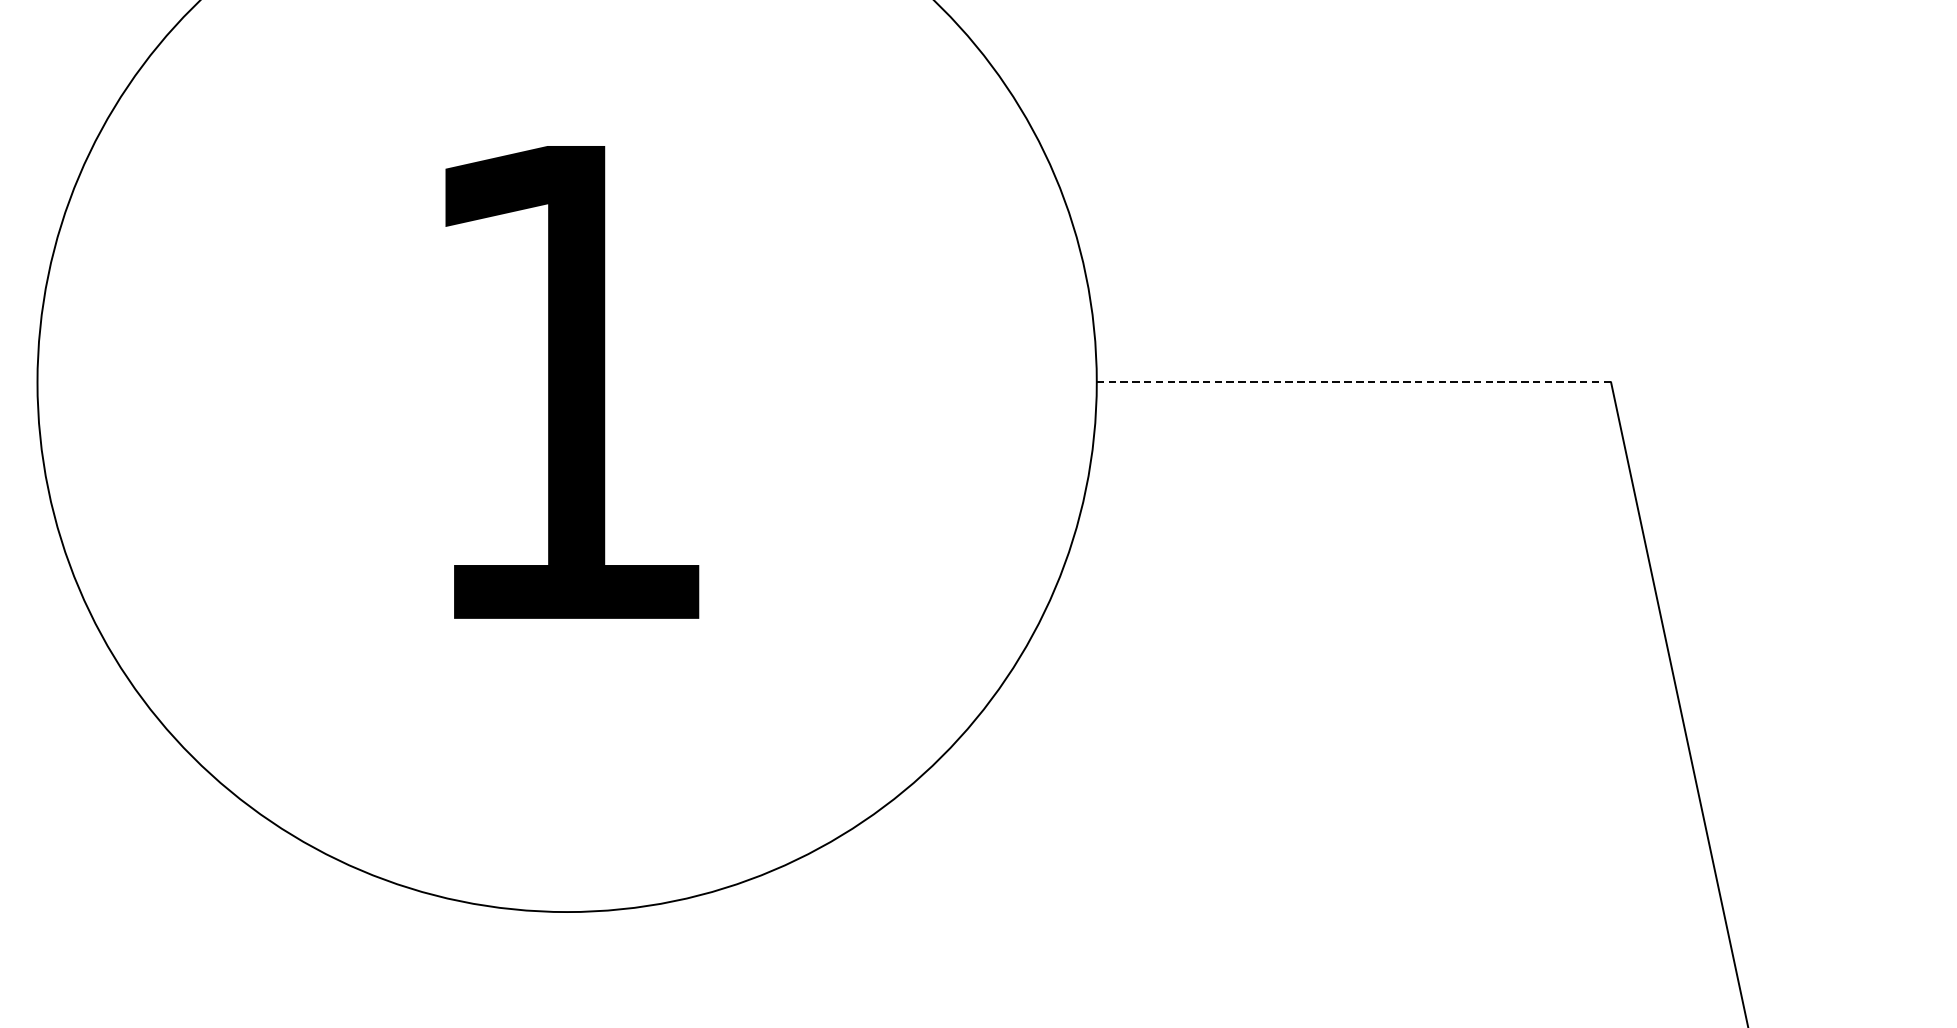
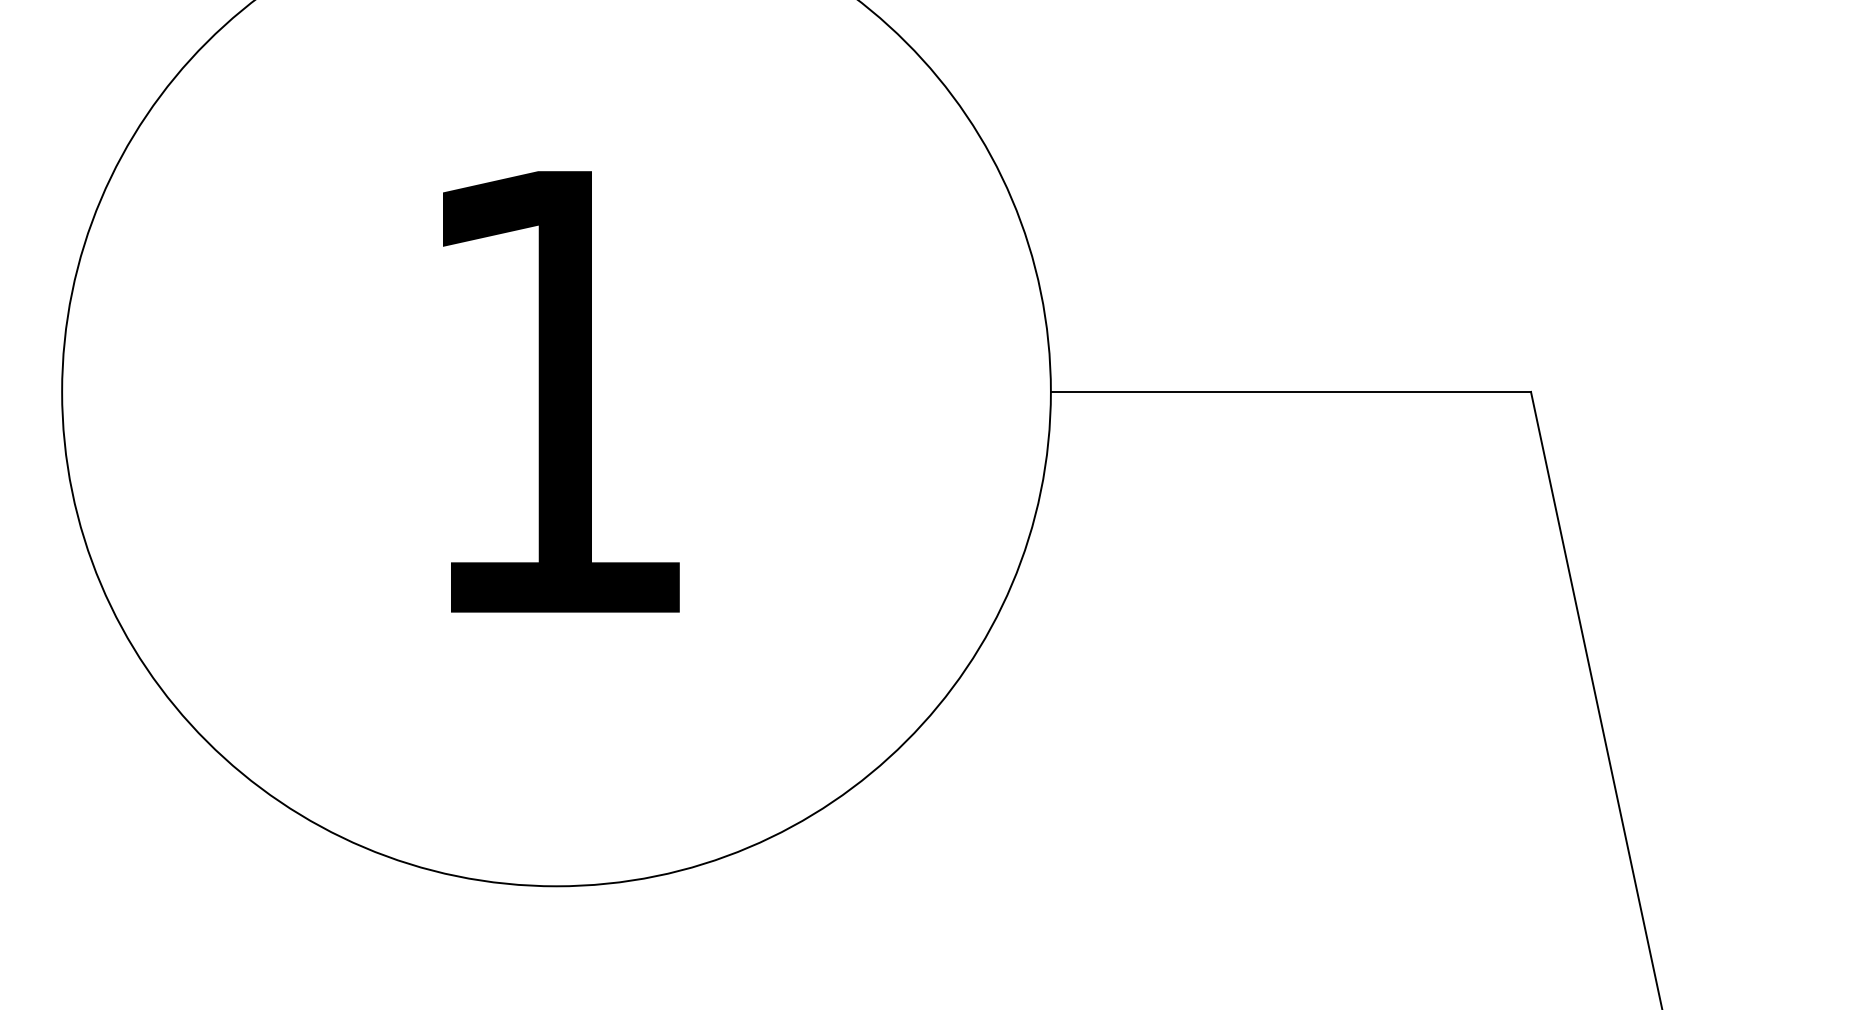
line: (1354, 381) -> (1291, 391), dashed -> solid

